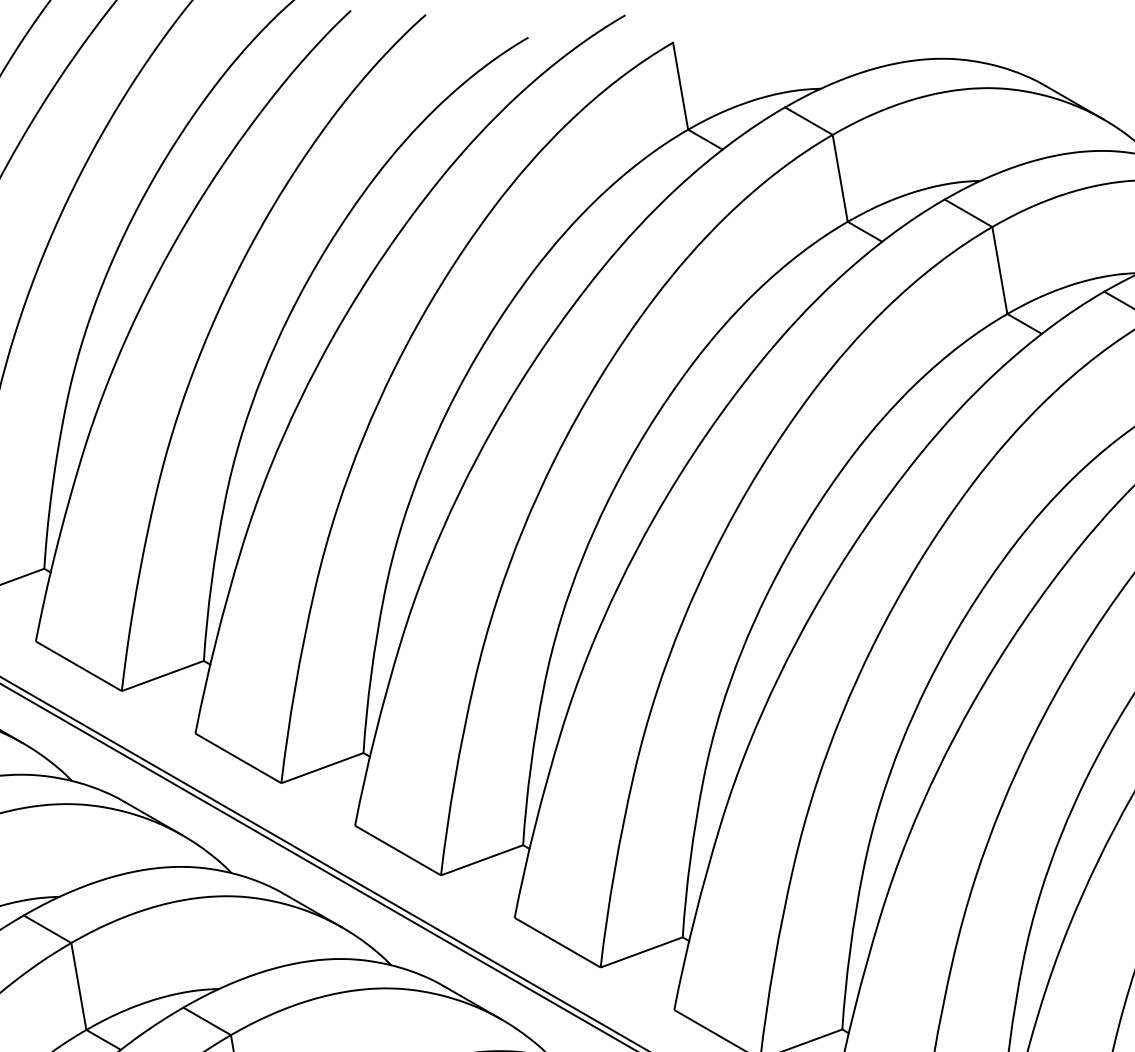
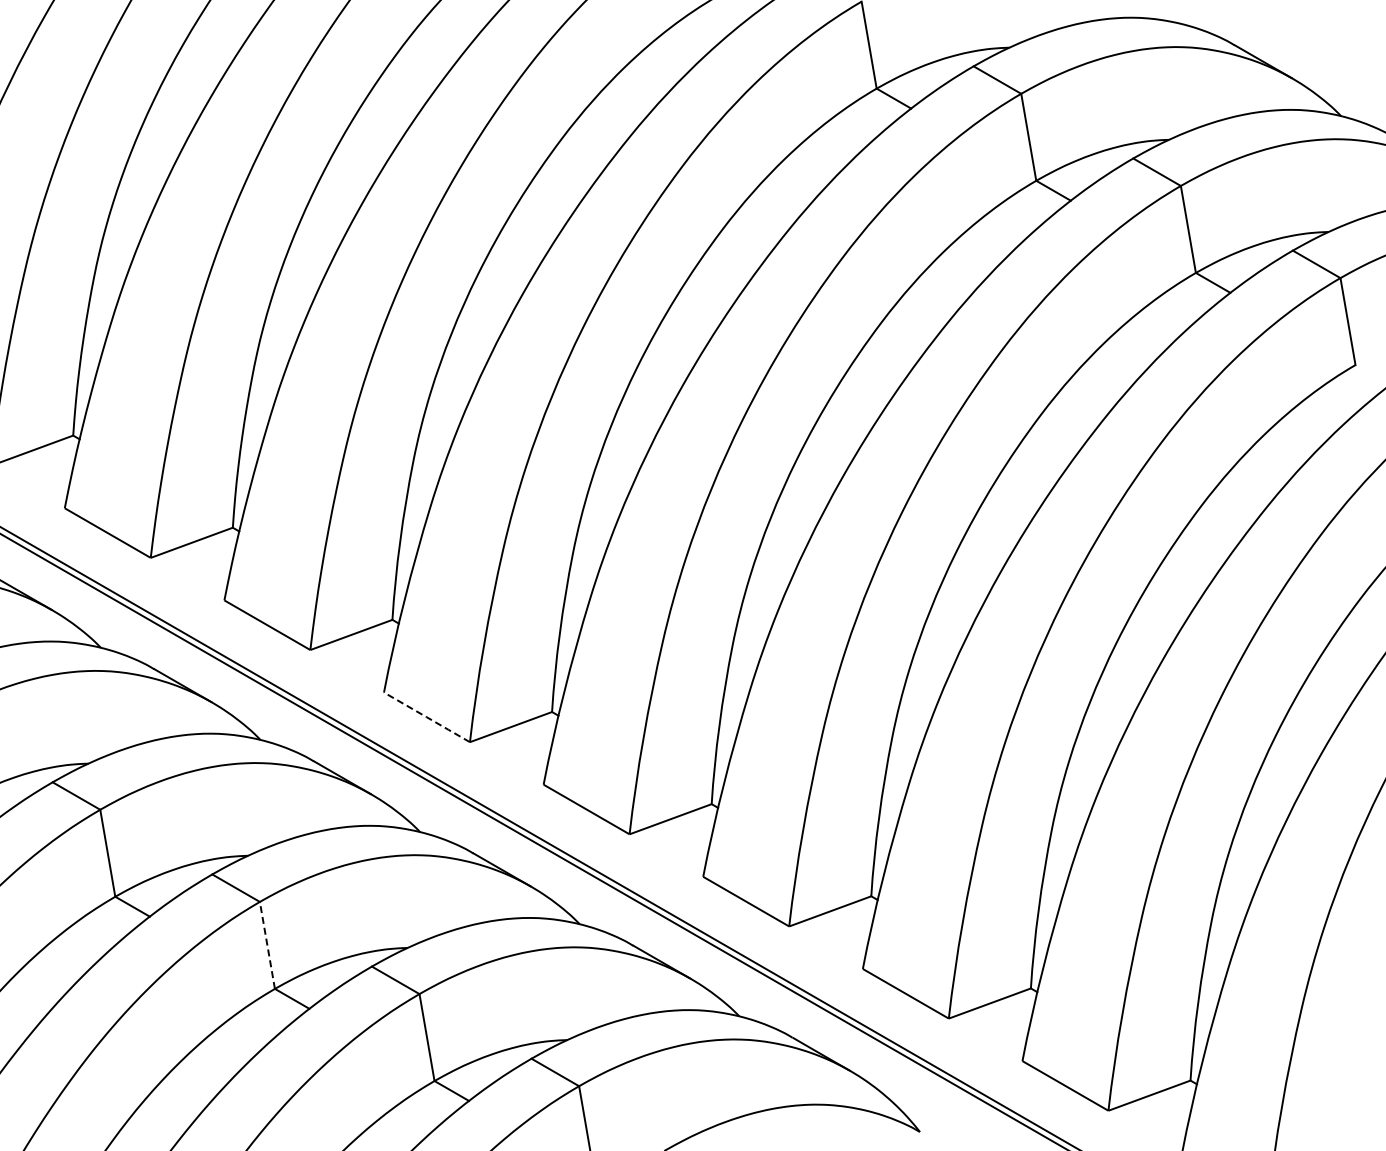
line: (237, 758) -> (426, 717), solid -> dashed
line: (78, 985) -> (267, 944), solid -> dashed

